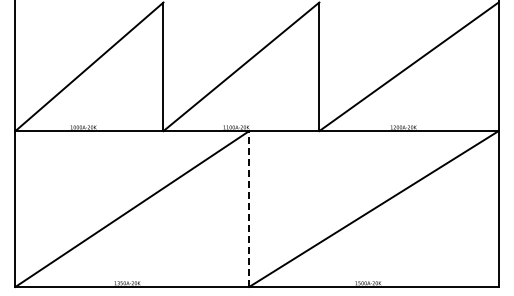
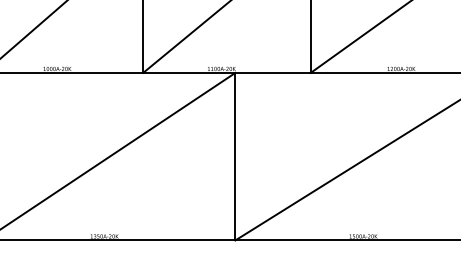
line: (249, 209) -> (235, 157), dashed -> solid

